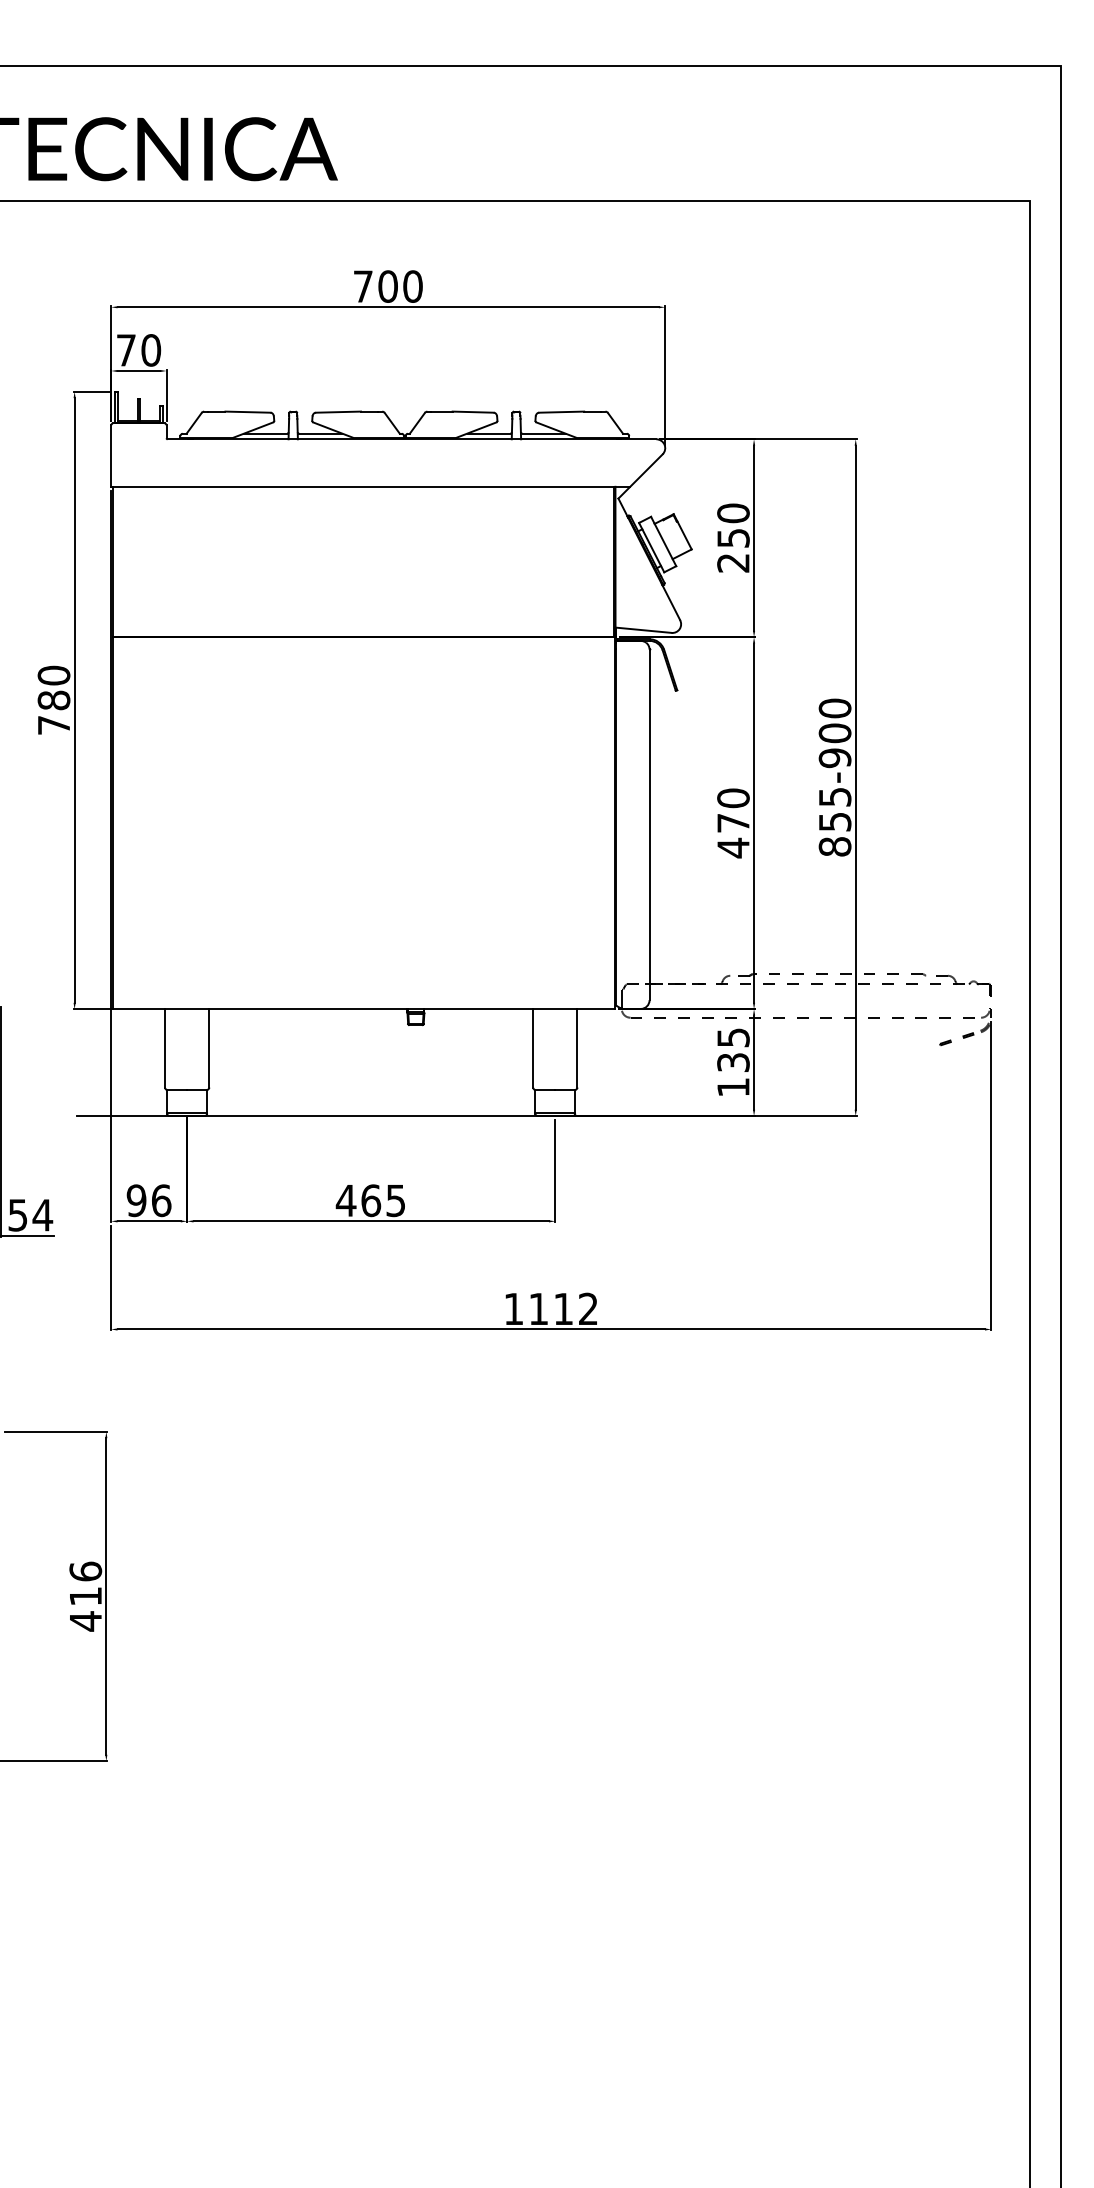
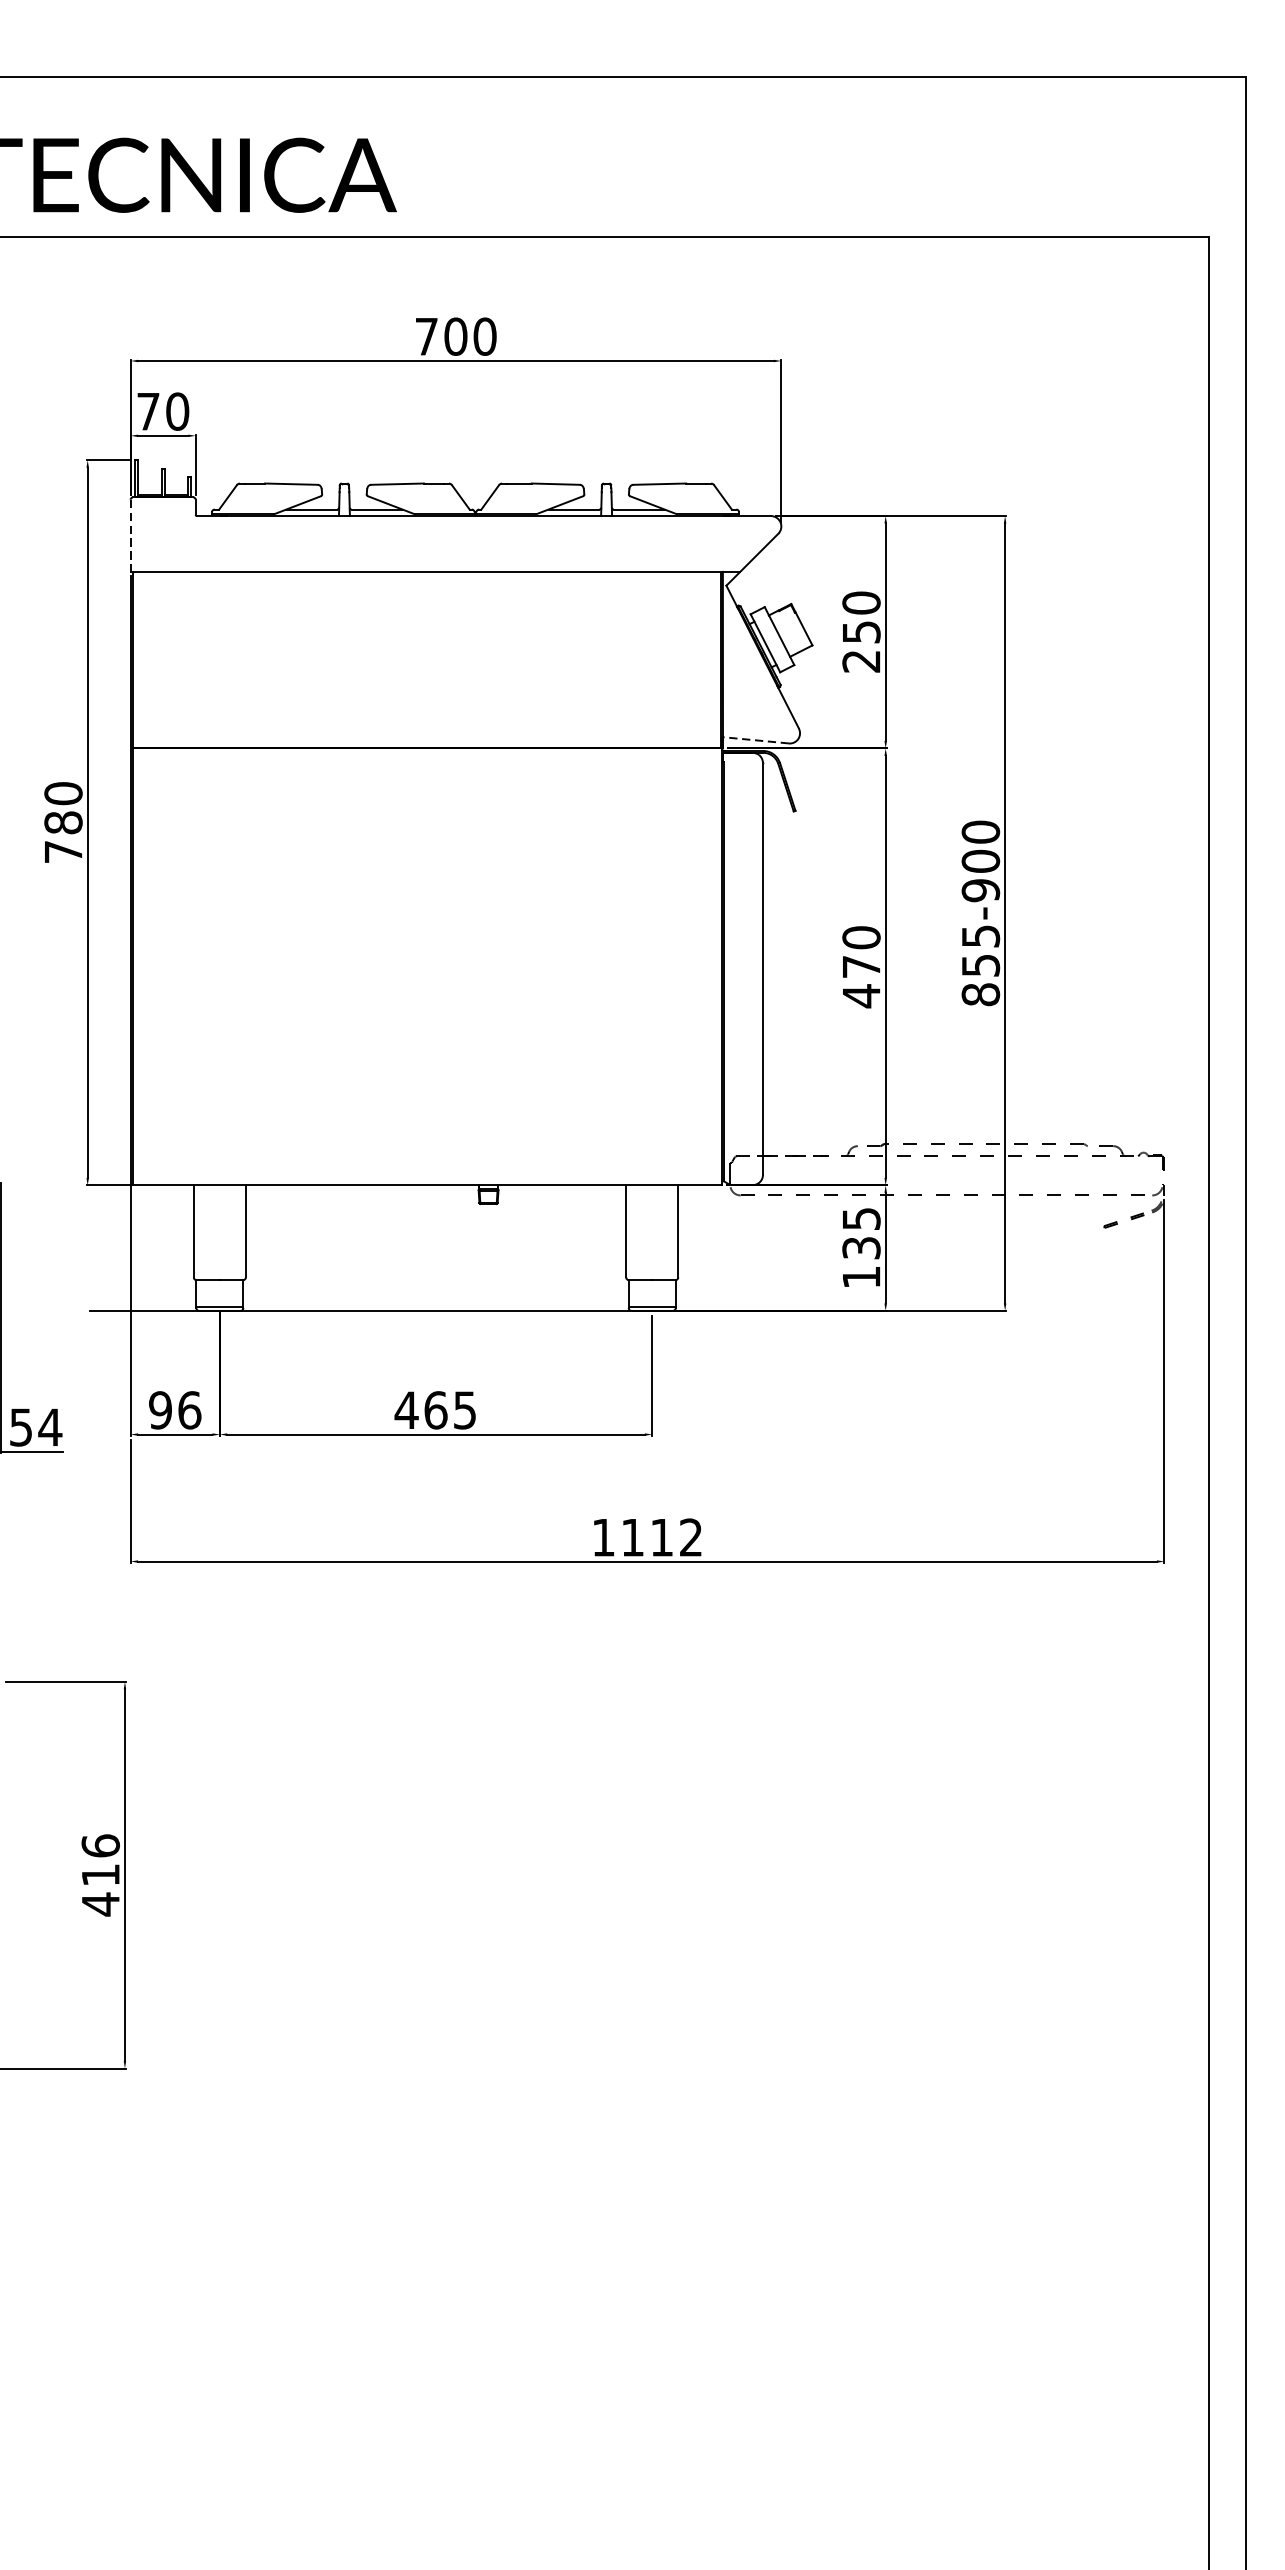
line: (111, 456) -> (131, 536), solid -> dashed
line: (643, 630) -> (755, 740), solid -> dashed

